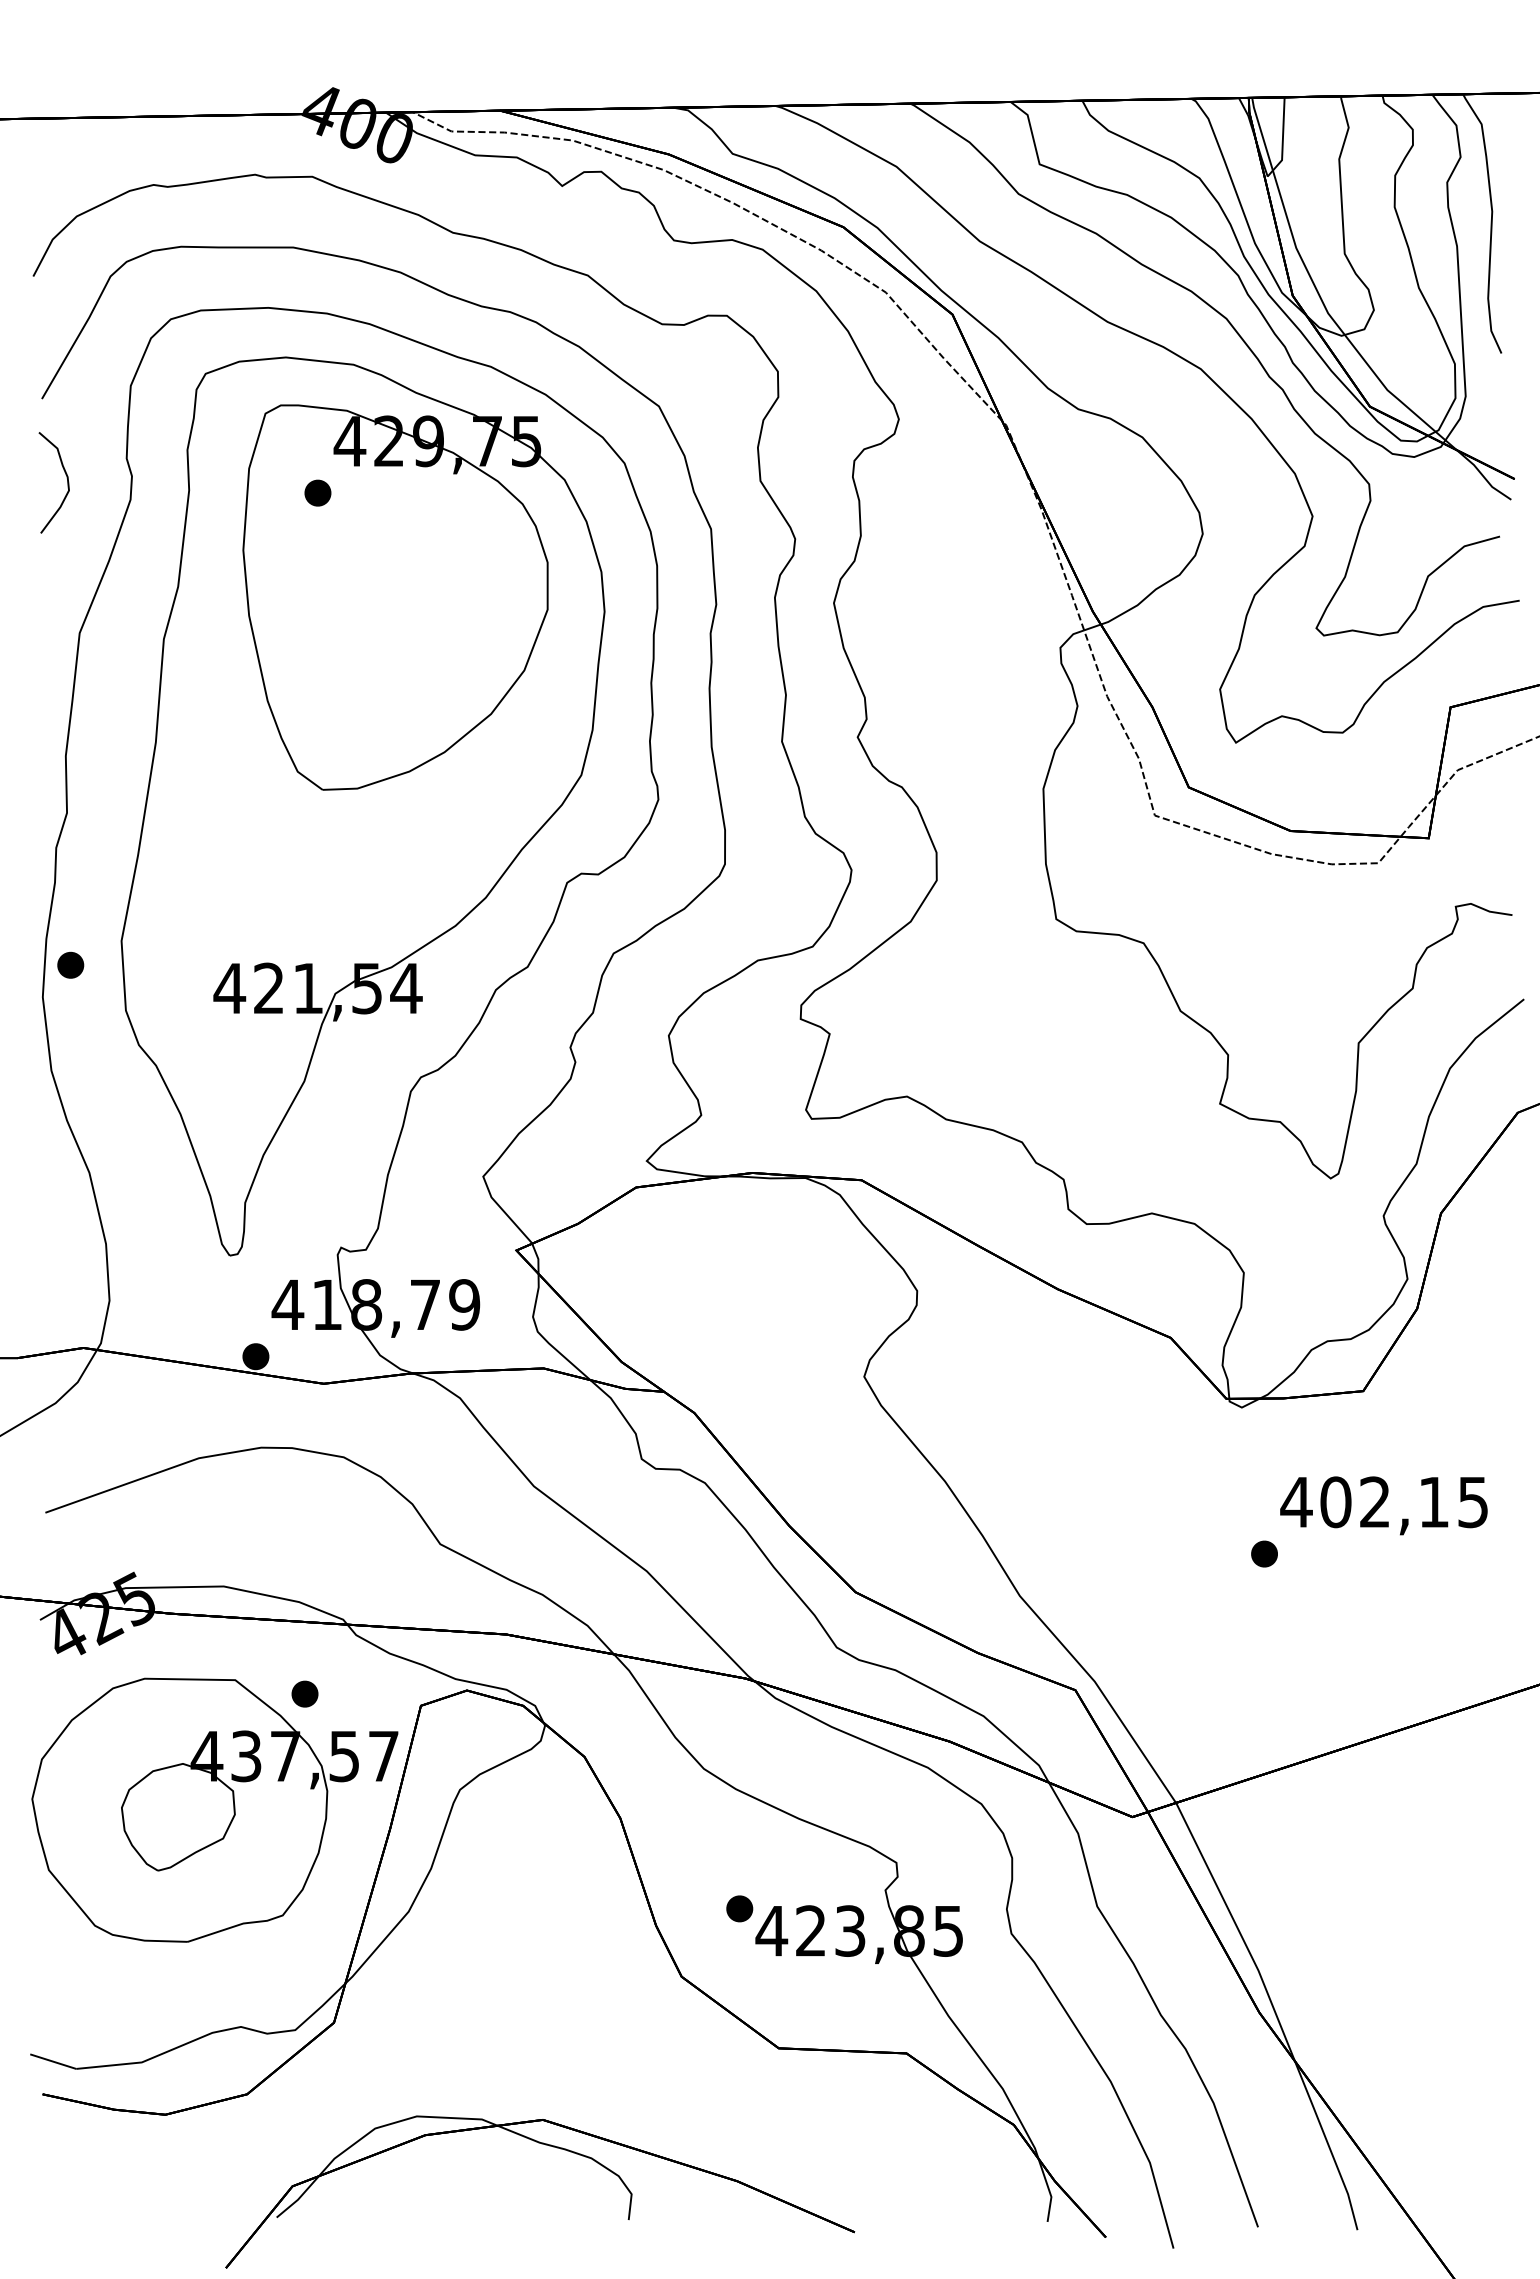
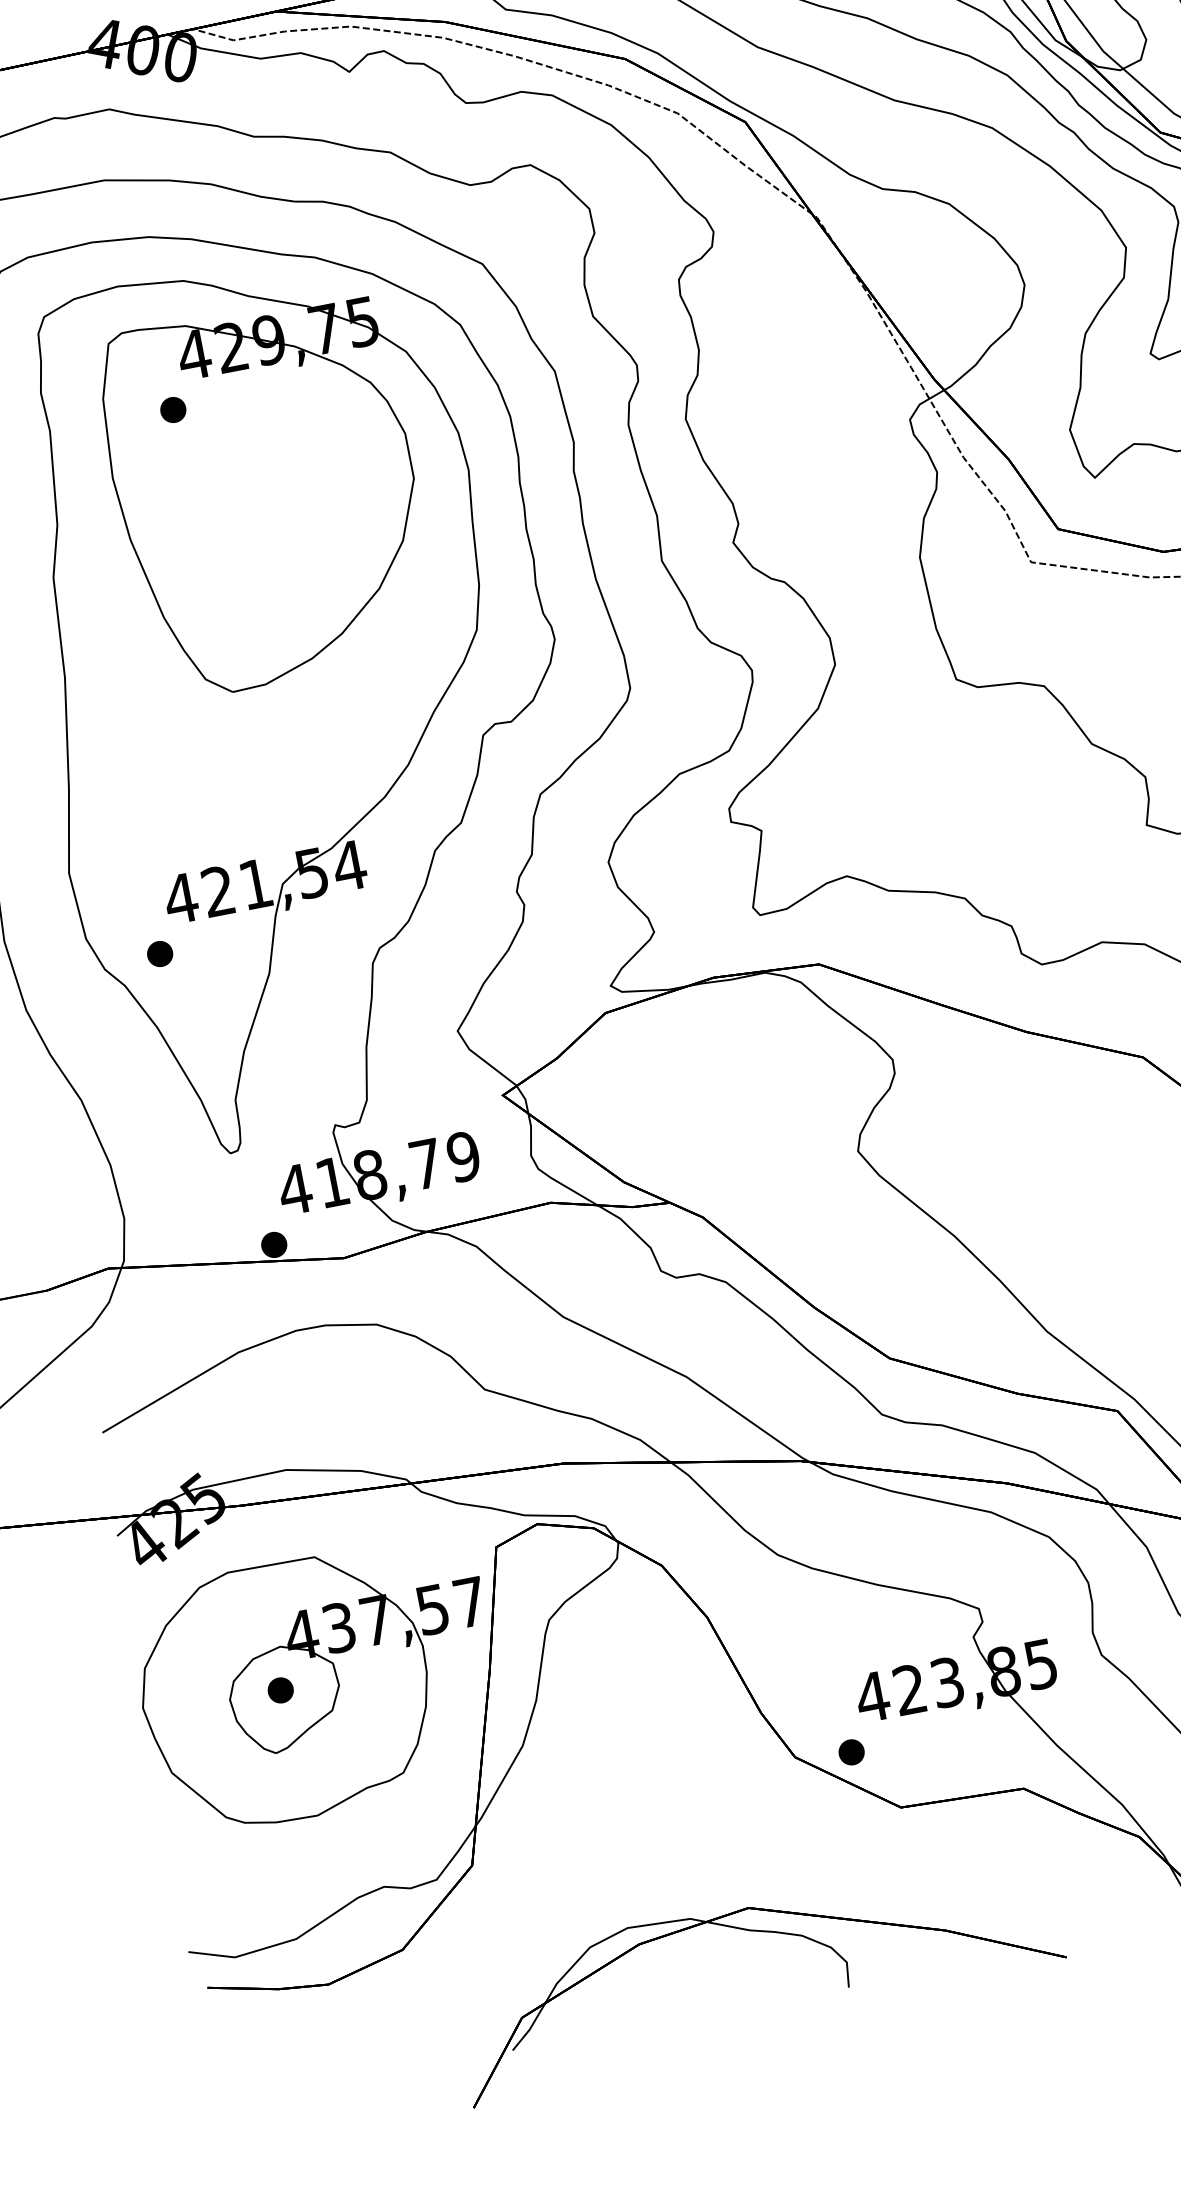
part: (70, 964) -> (159, 953), moved
part: (304, 1693) -> (280, 1689), moved
part: (739, 1908) -> (851, 1752), moved
part: (553, 2147) -> (763, 1932), moved

